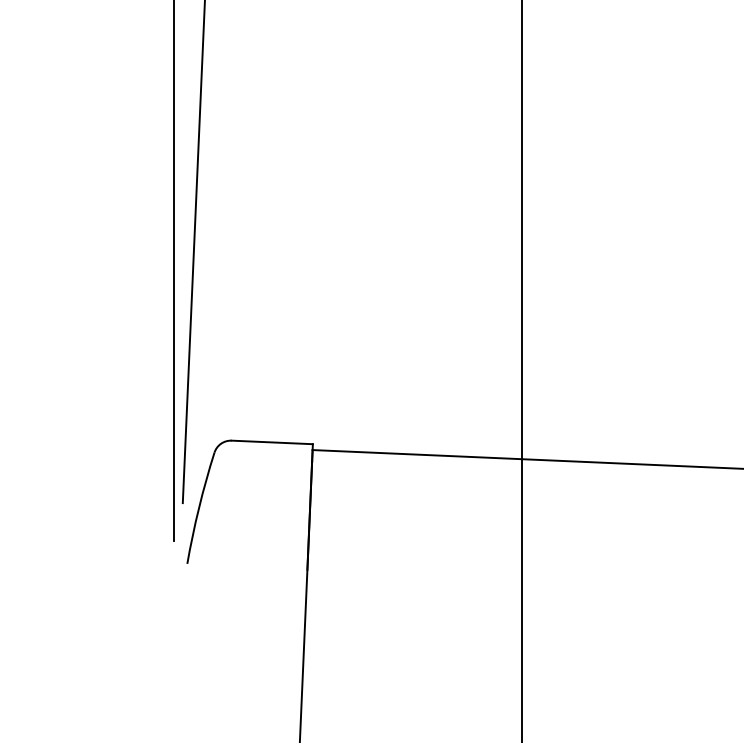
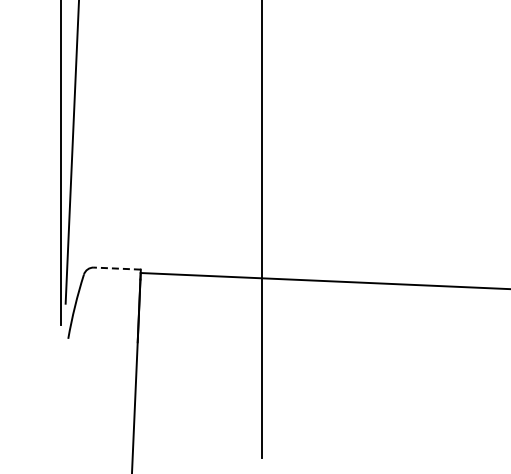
line: (272, 442) -> (117, 268), solid -> dashed

